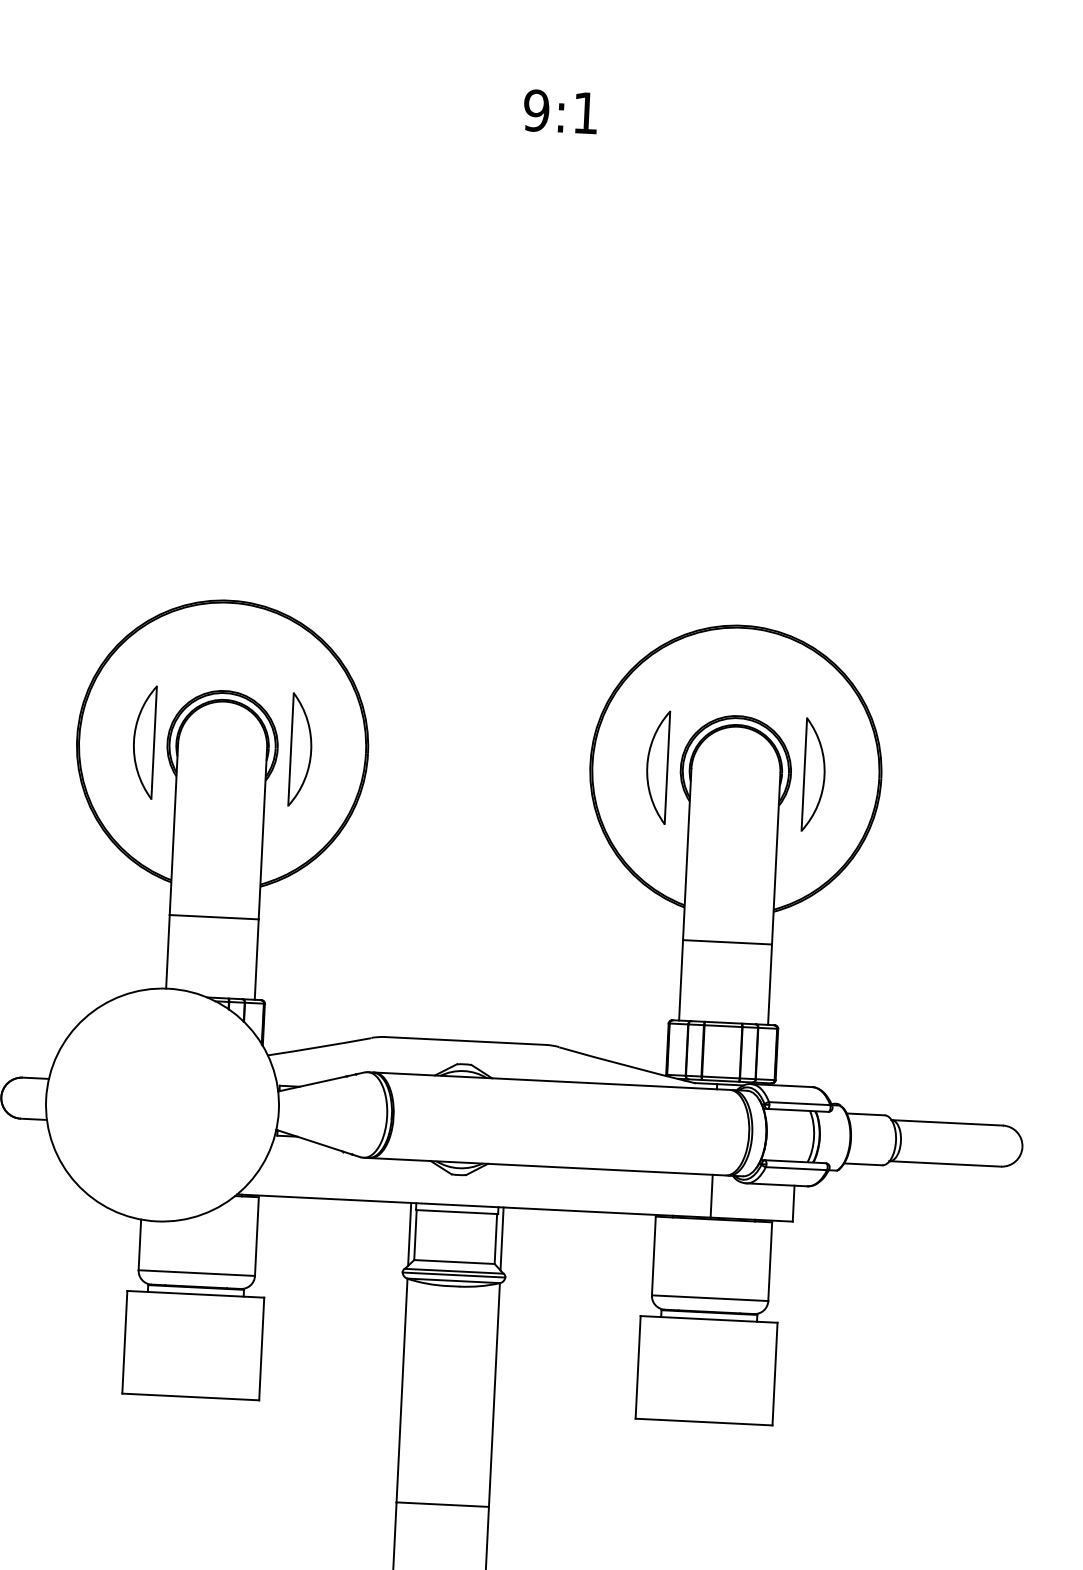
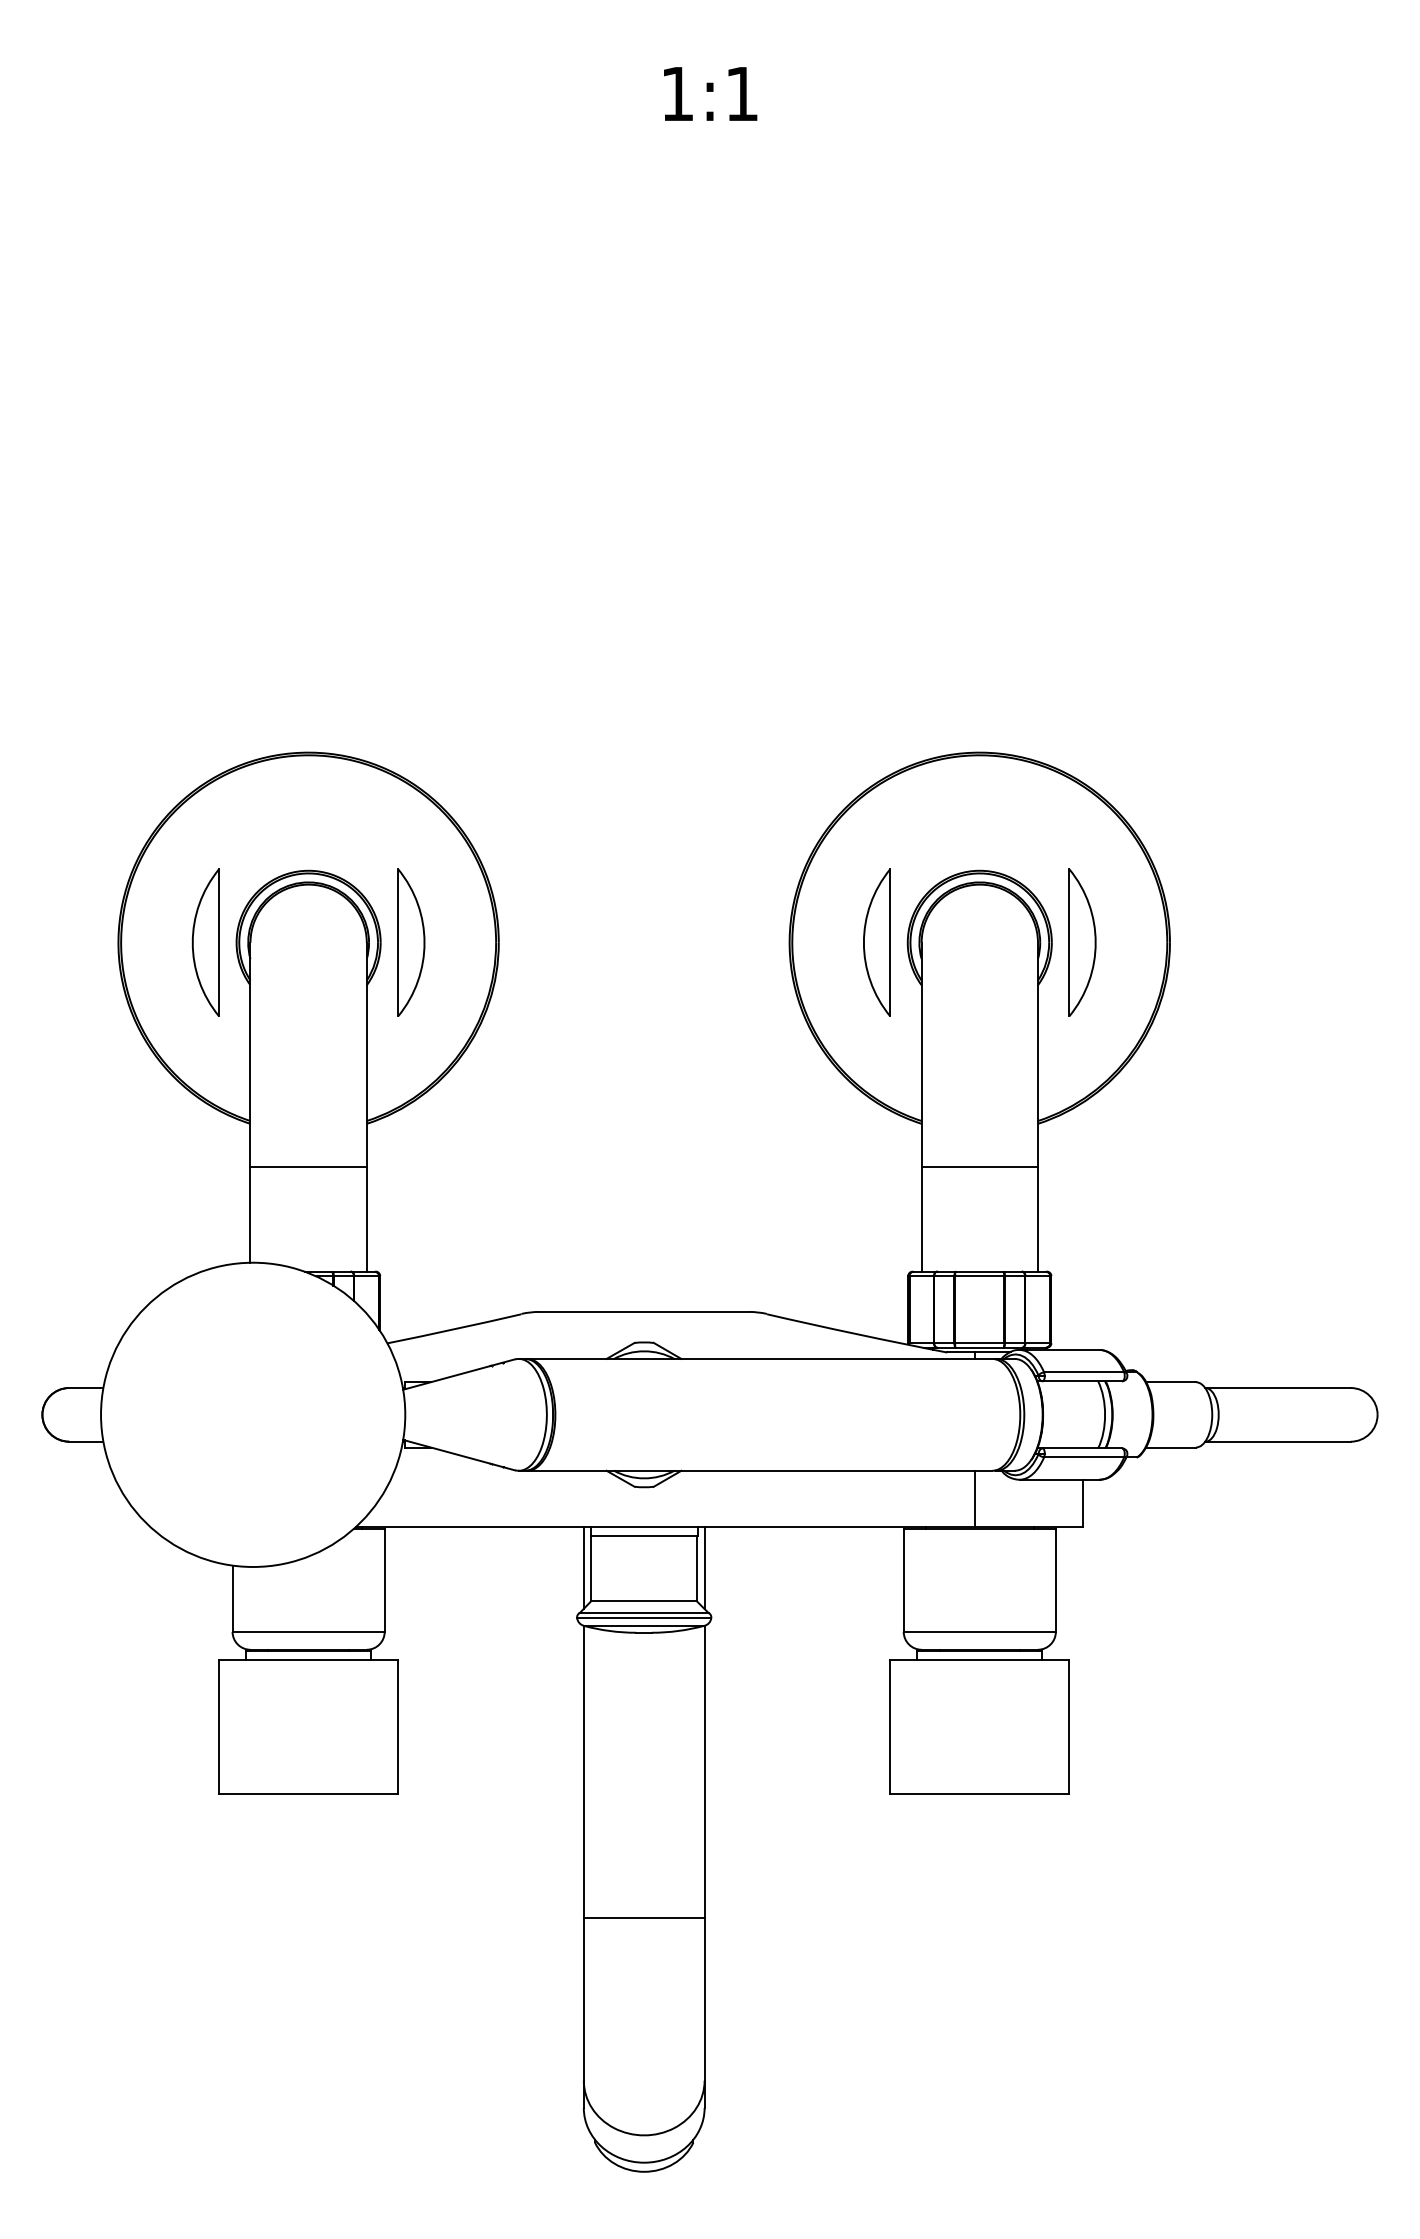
text: (536, 110) -> (677, 93), 9:1 -> 1:1

